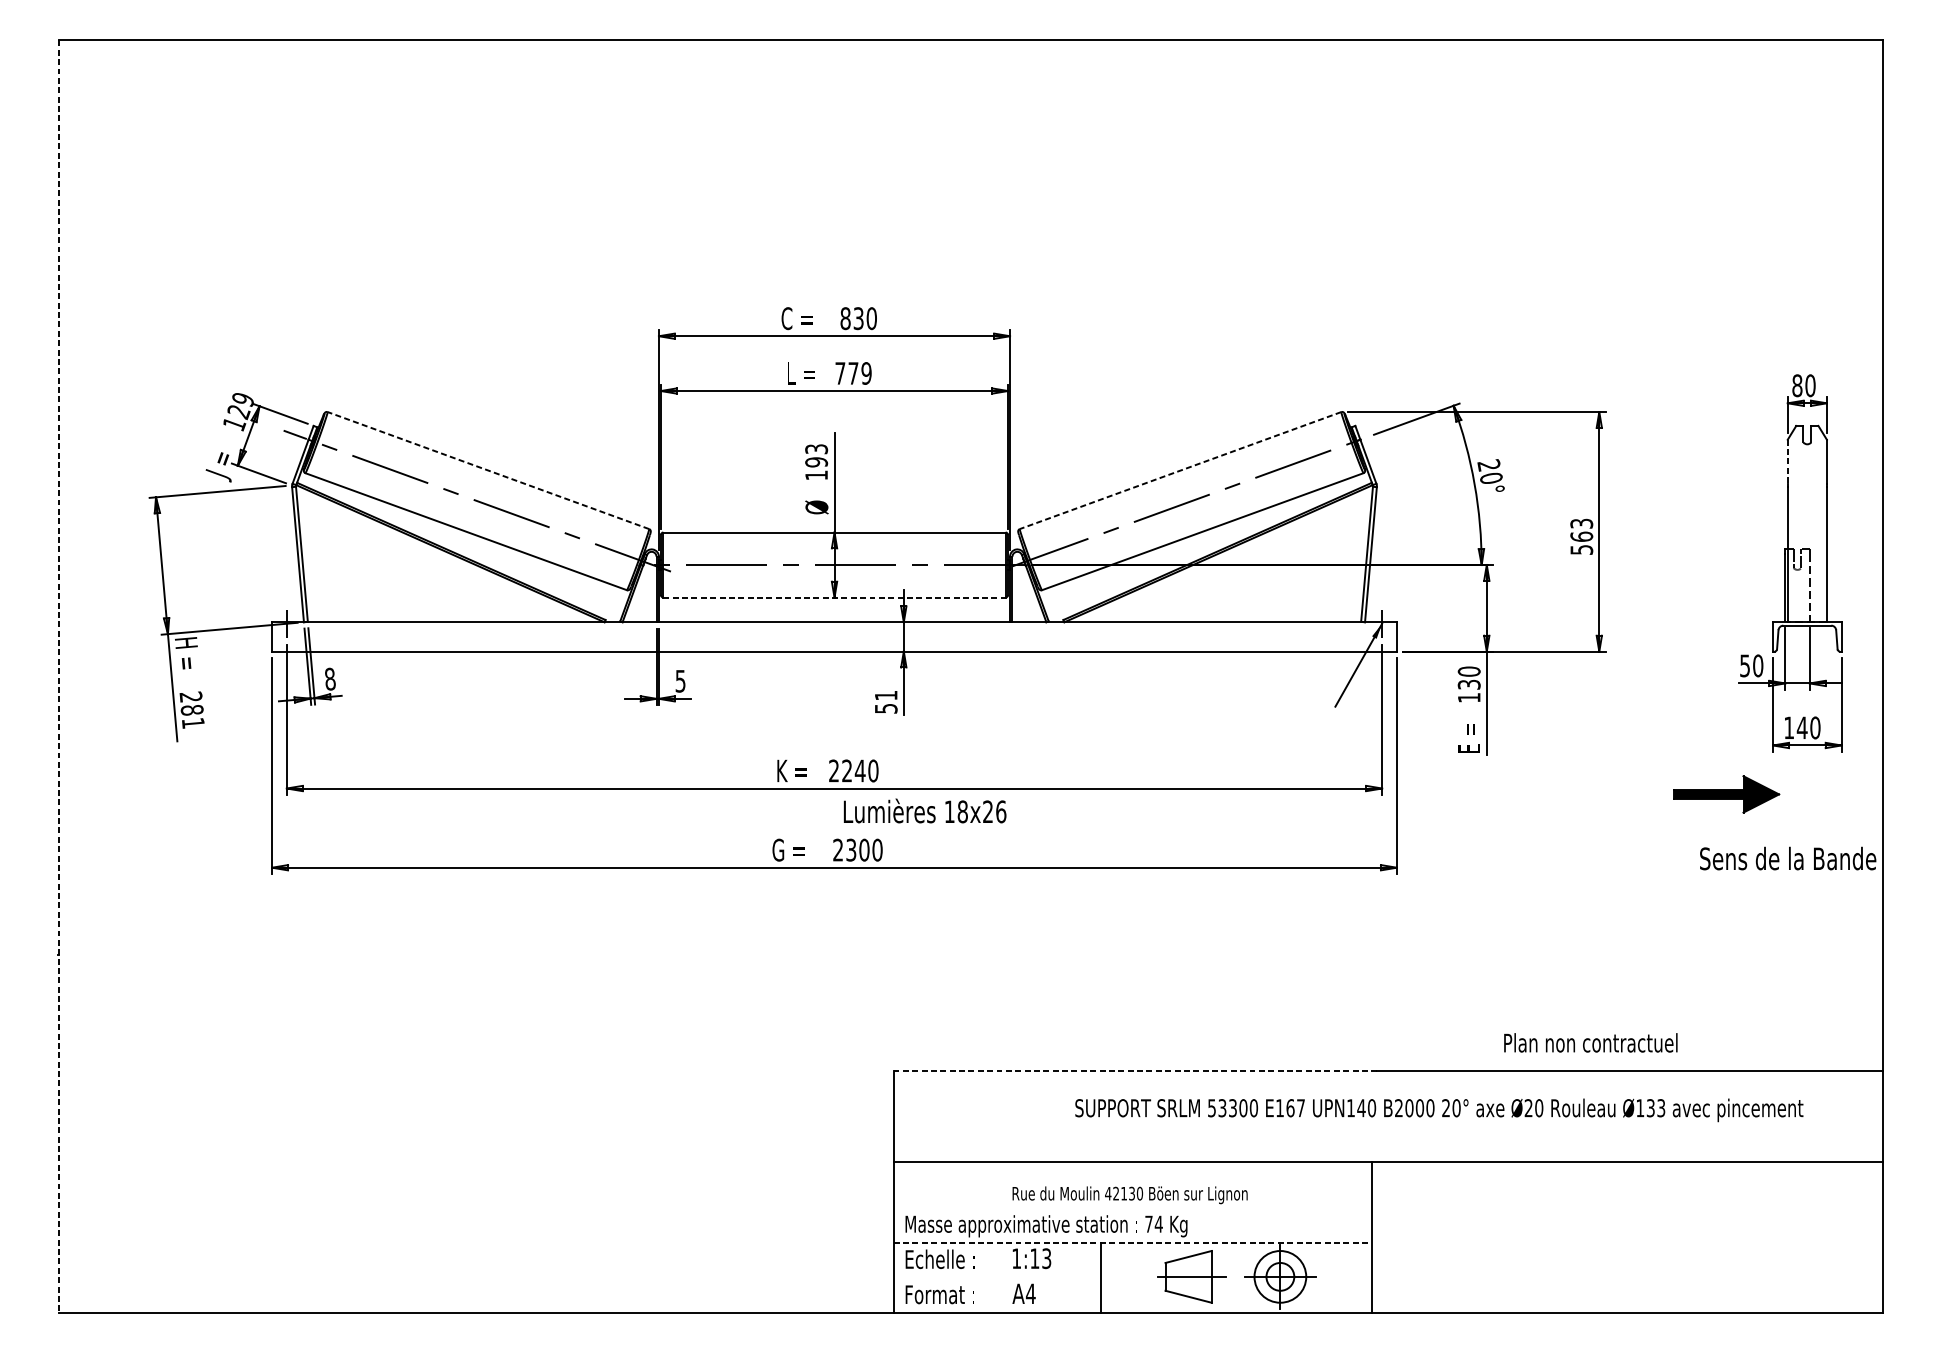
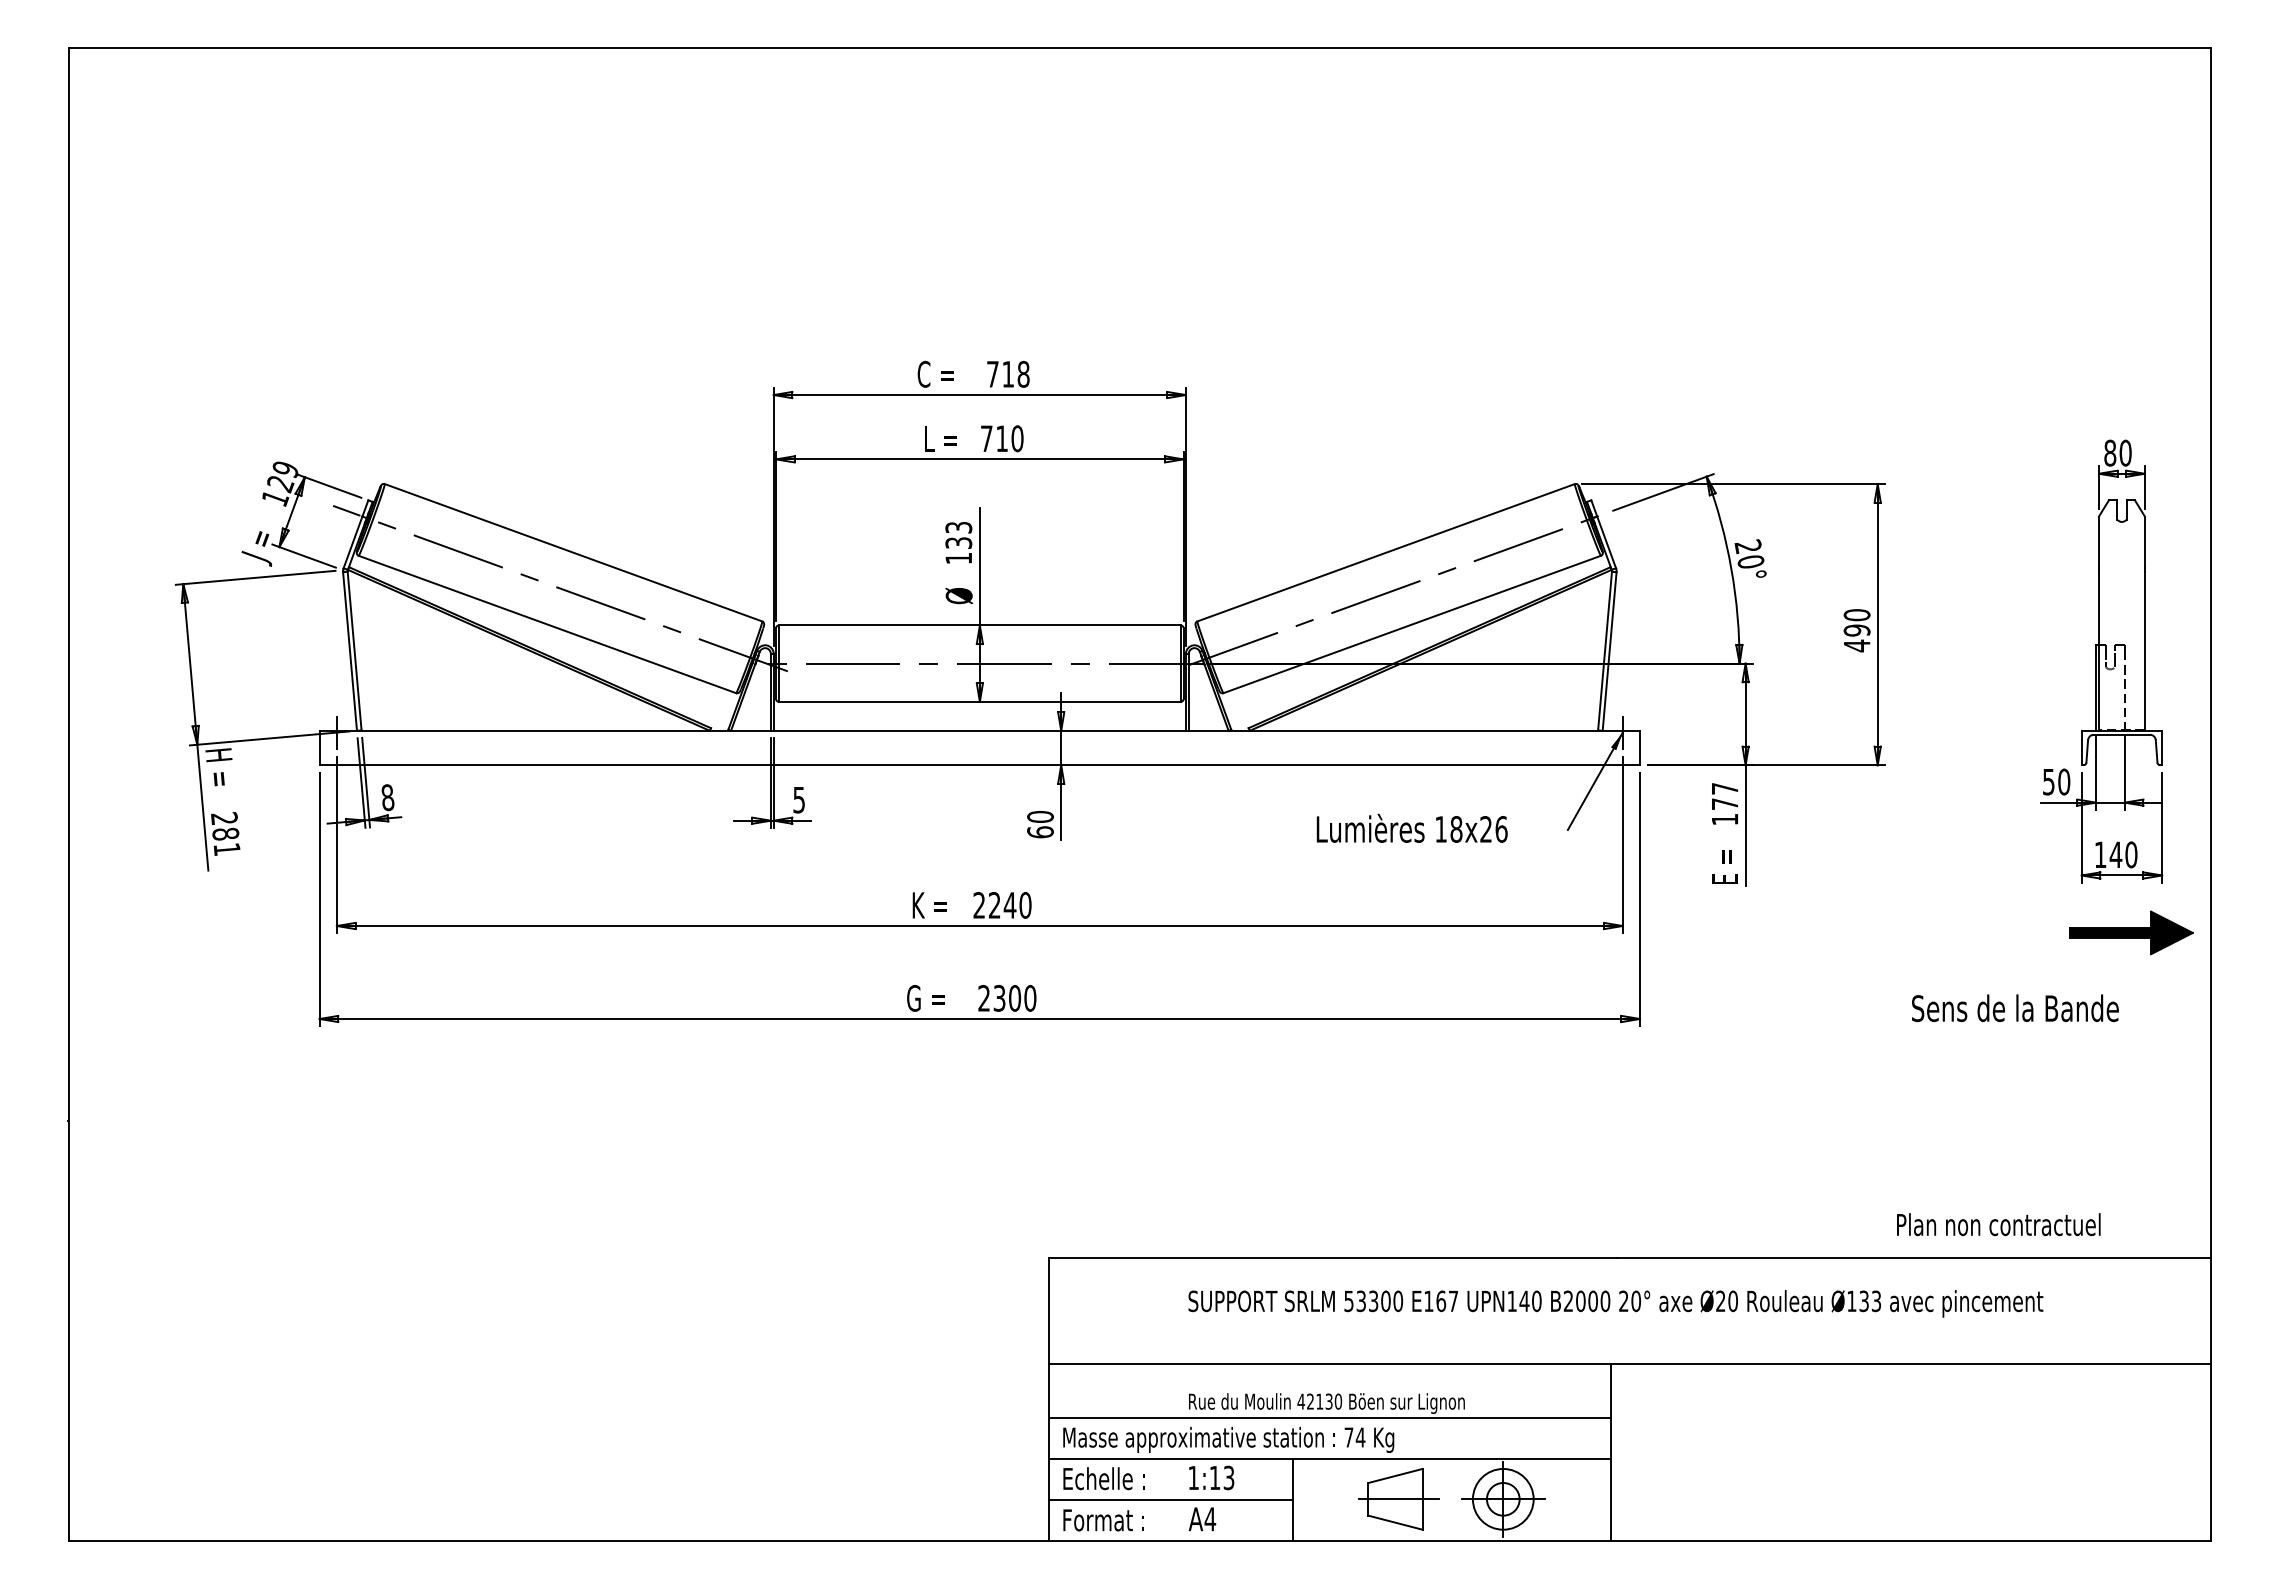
text: (858, 317) -> (1008, 373), 830 -> 718
text: (859, 373) -> (1009, 438), 779 -> 710
line: (1787, 461) -> (2098, 542), dashed -> solid
text: (816, 462) -> (958, 543), 193 -> 133
line: (488, 470) -> (573, 552), dashed -> solid
line: (1180, 470) -> (1386, 552), dashed -> solid
text: (1581, 536) -> (1856, 630), 563 -> 490
line: (834, 597) -> (979, 701), dashed -> solid
line: (58, 676) -> (68, 794), dashed -> solid
text: (1468, 677) -> (1724, 795), 130 -> 177
text: (886, 702) -> (1040, 824), 51 -> 60
part: (1726, 794) -> (2131, 932), moved
text: (924, 810) -> (1411, 827), moved
text: (1788, 858) -> (2015, 1008), moved
text: (1590, 1042) -> (1998, 1224), moved
line: (1135, 1070) -> (1333, 1257), dashed -> solid
text: (1438, 1110) -> (1615, 1303), moved
line: (1133, 1208) -> (1330, 1418), added
line: (1133, 1242) -> (1330, 1459), dashed -> solid
line: (996, 1277) -> (1170, 1500), added

